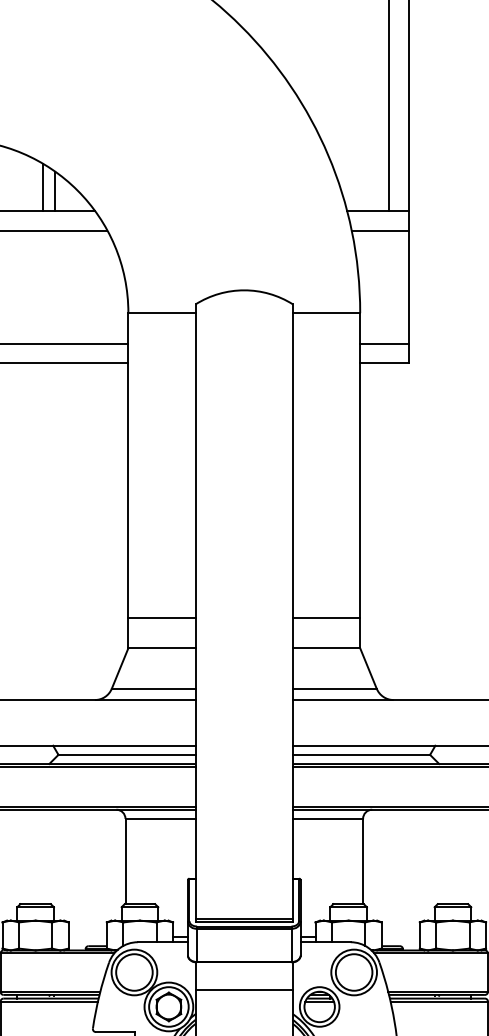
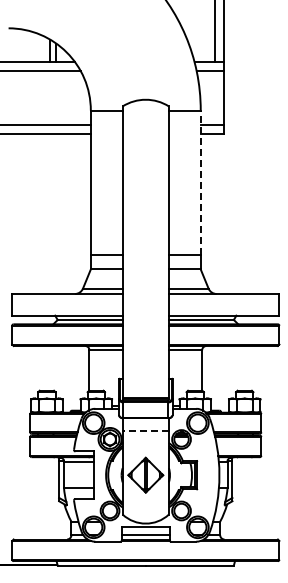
line: (359, 464) -> (200, 182), solid -> dashed
line: (243, 990) -> (145, 431), solid -> dashed

